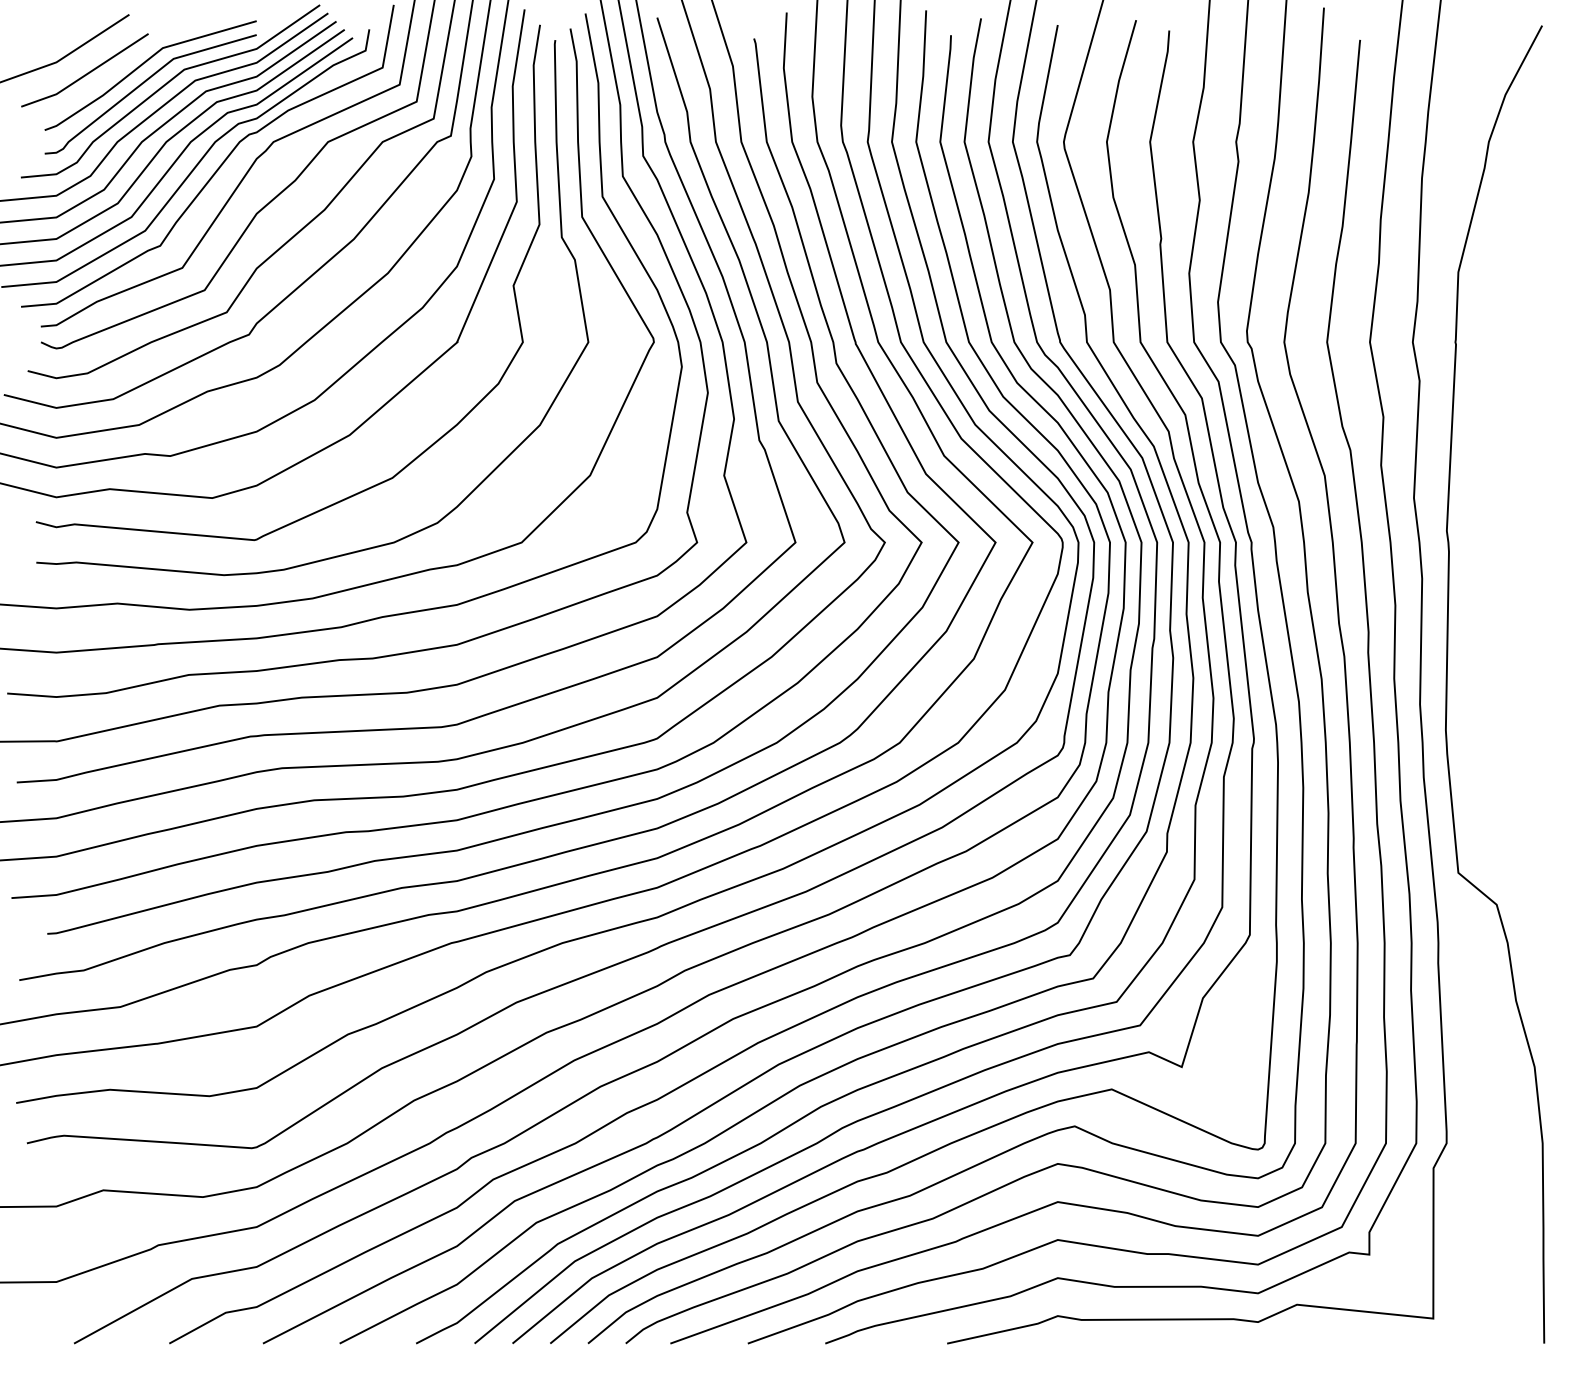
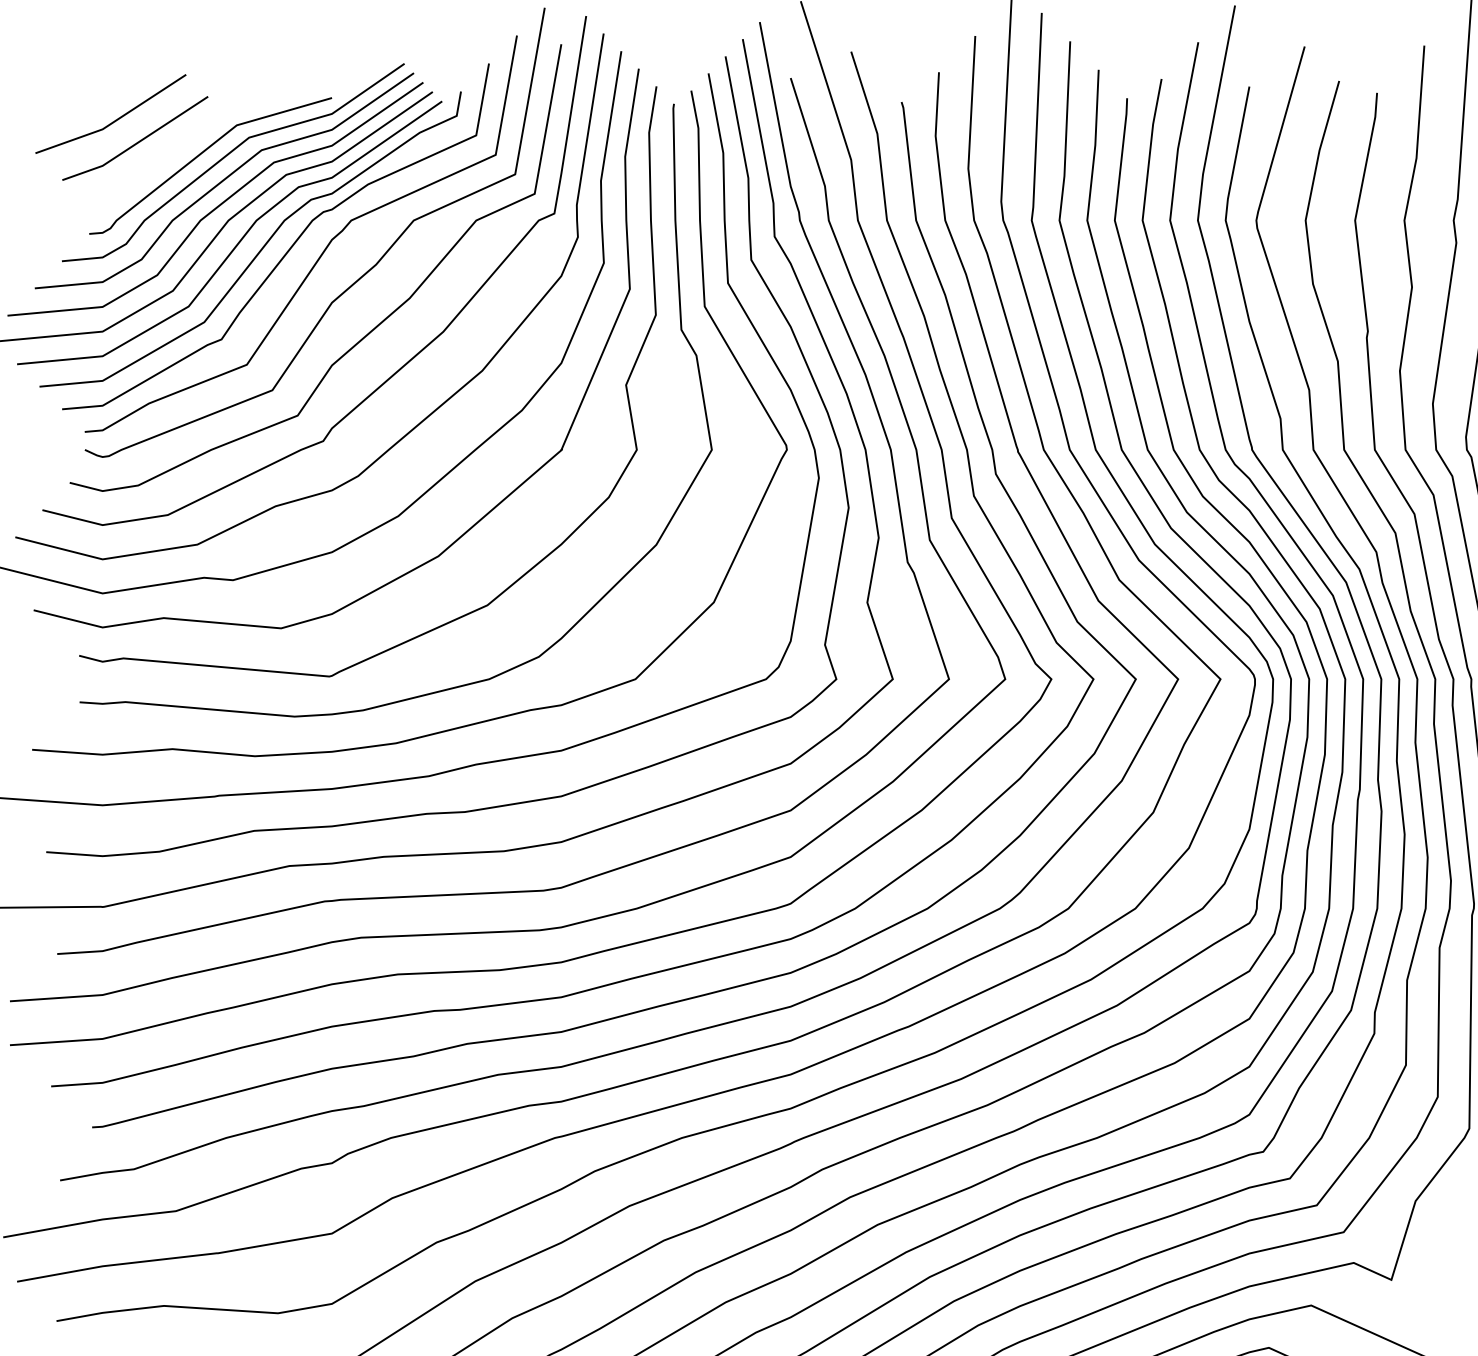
line: (141, 66) -> (200, 134), removed

